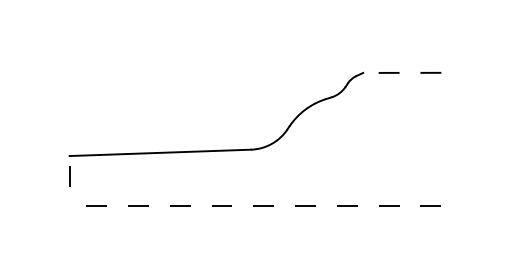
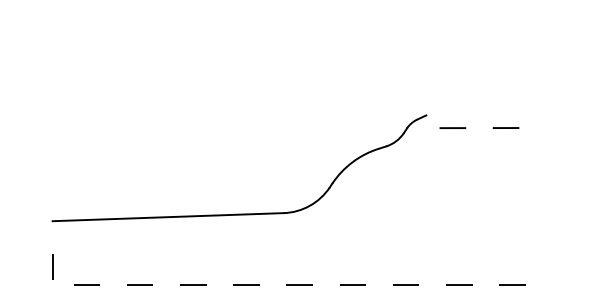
line: (399, 72) -> (466, 127), moved
line: (69, 176) -> (52, 266), moved

